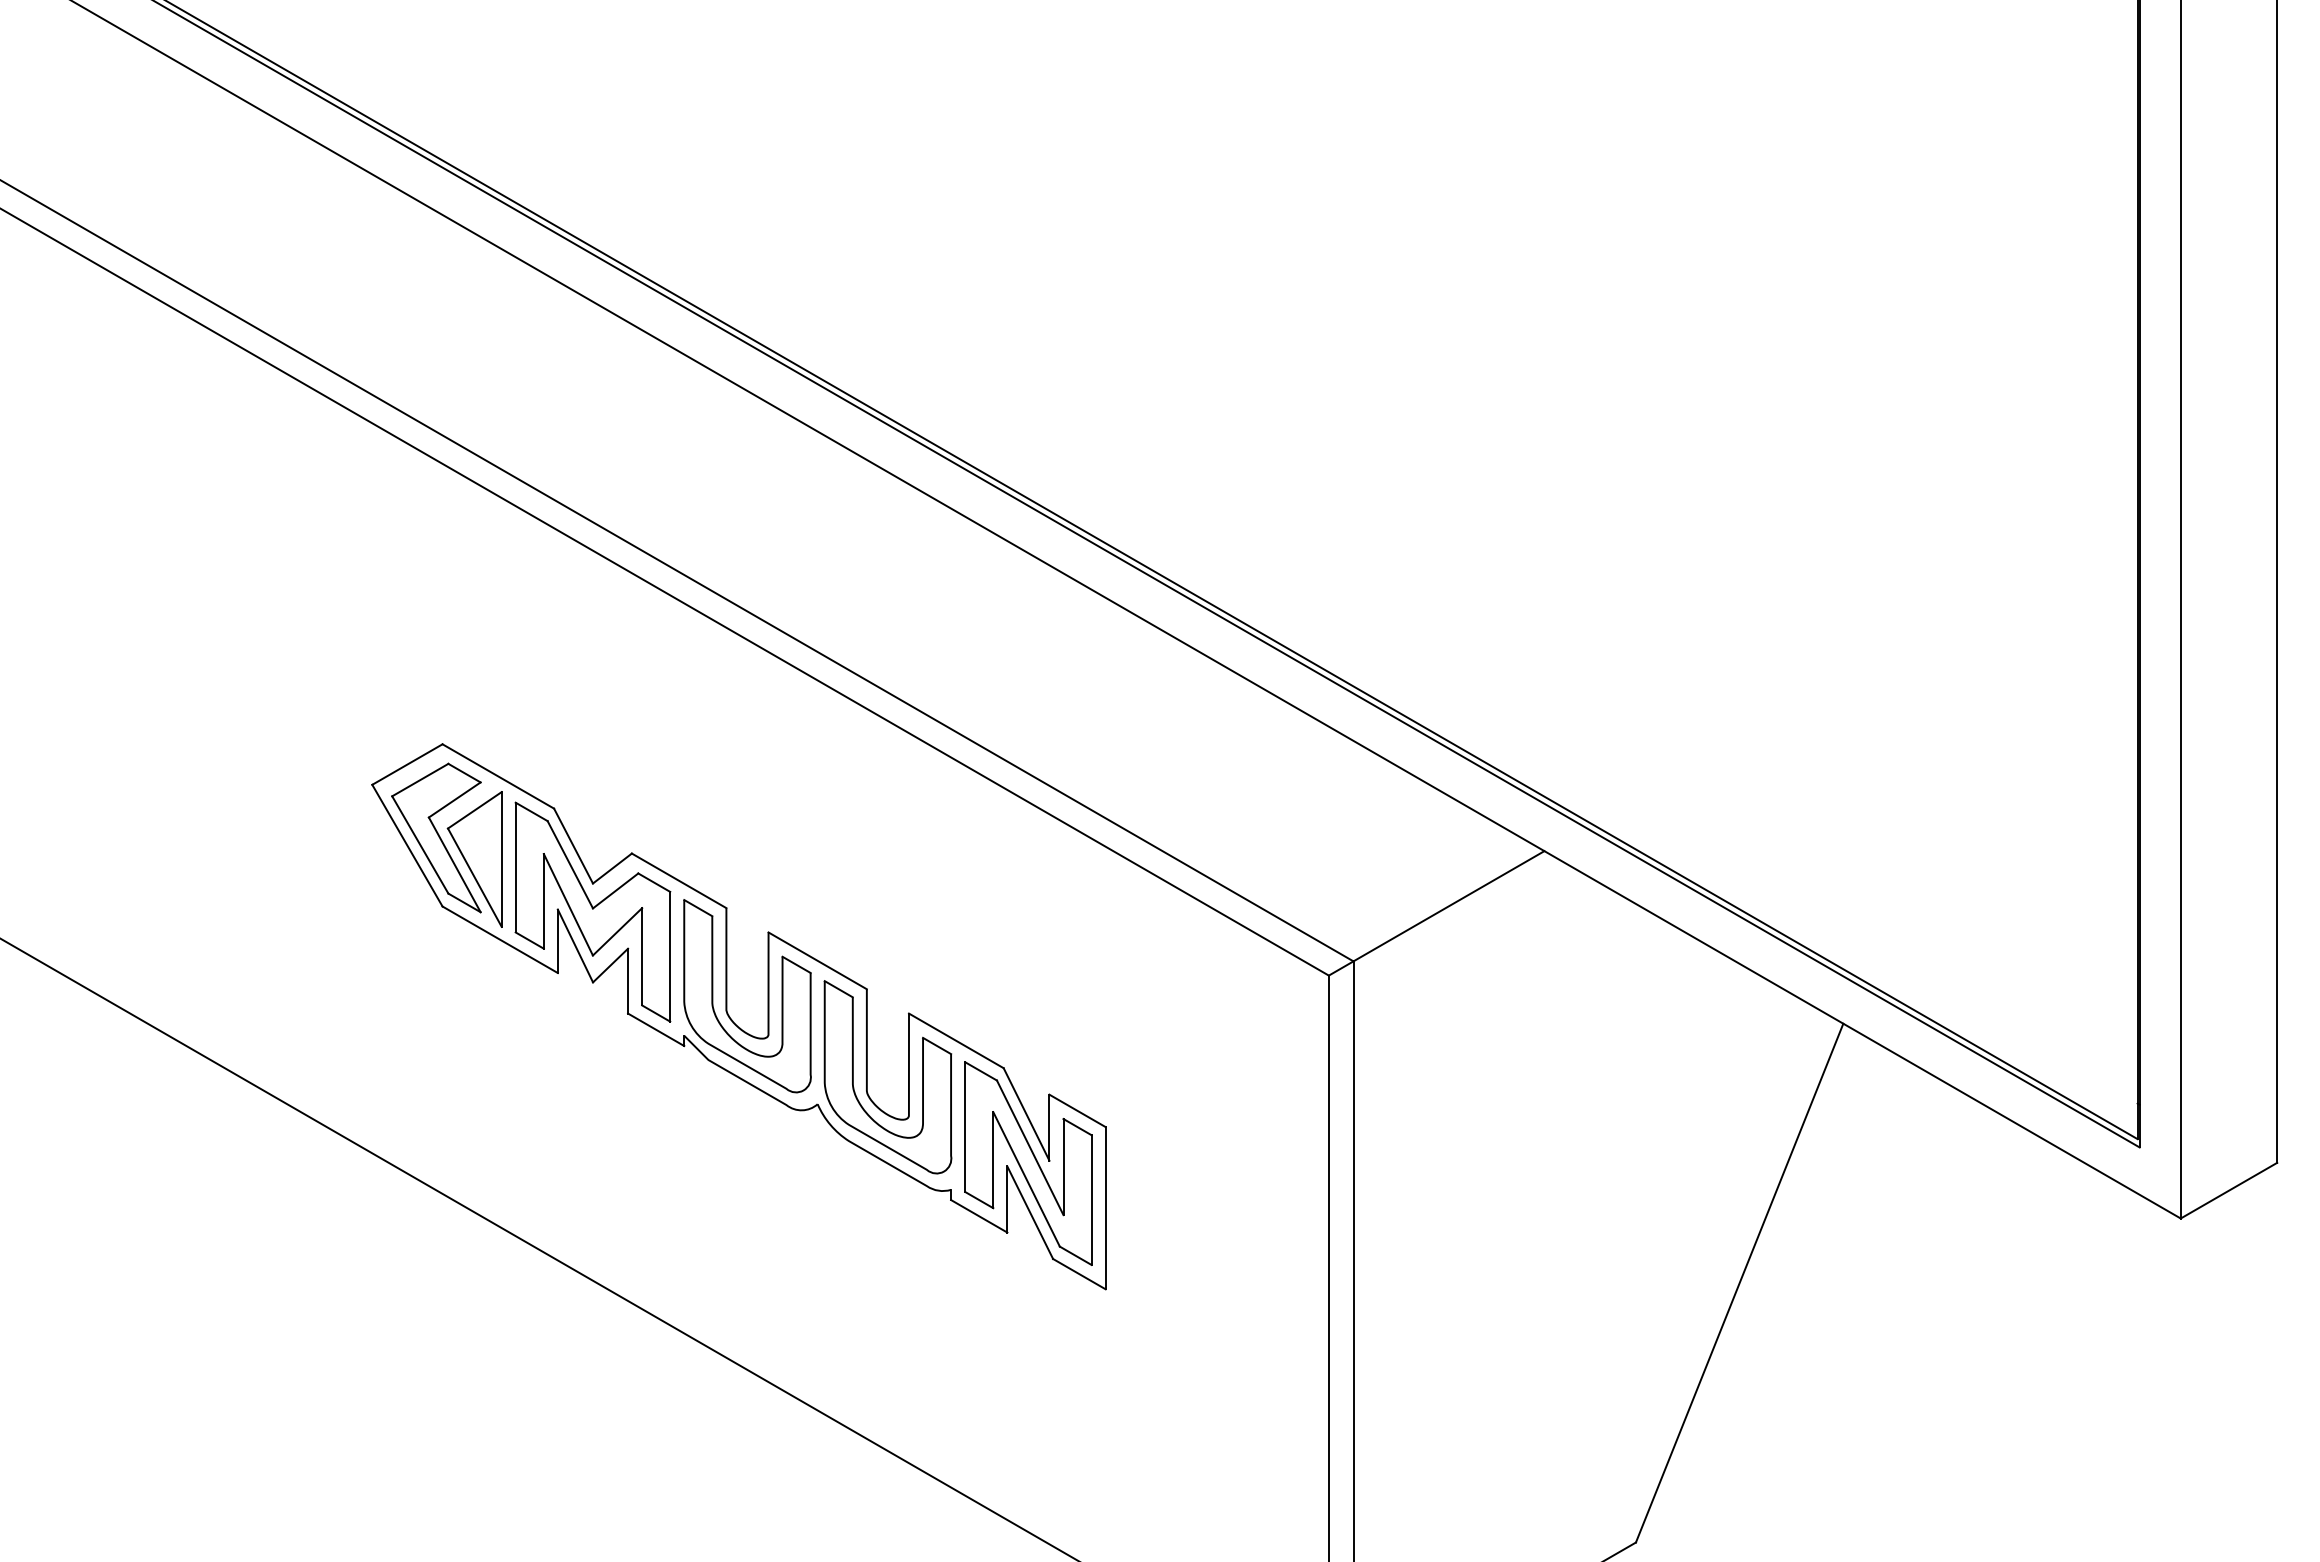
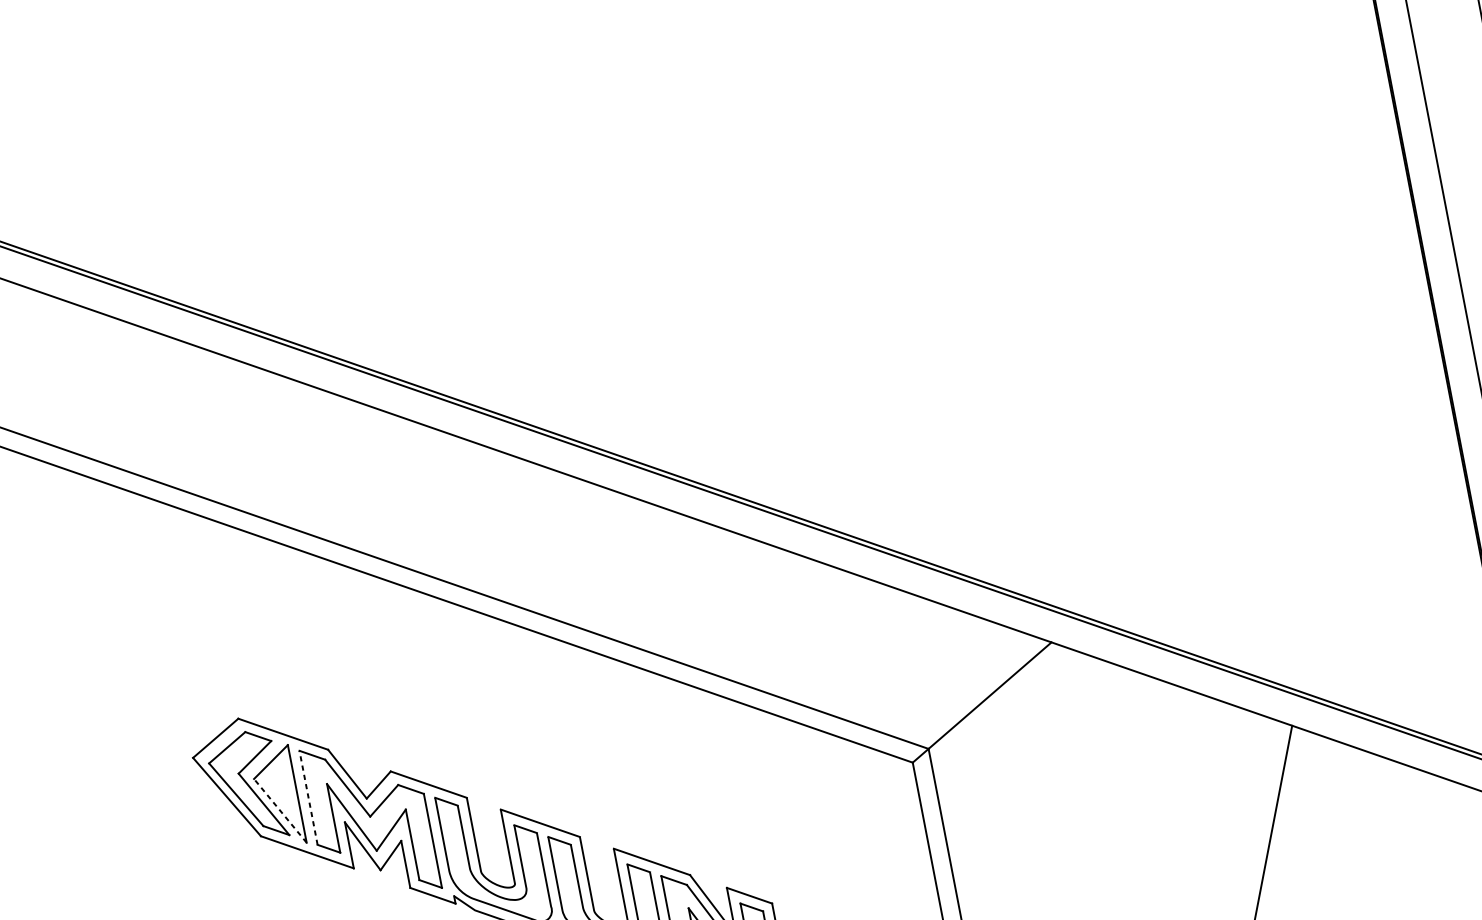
line: (515, 867) -> (308, 797), solid -> dashed
line: (474, 877) -> (280, 810), solid -> dashed

